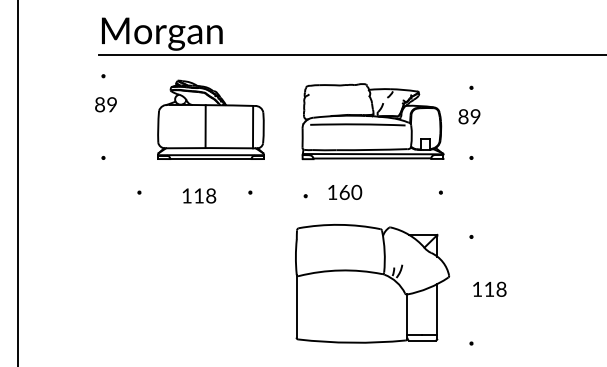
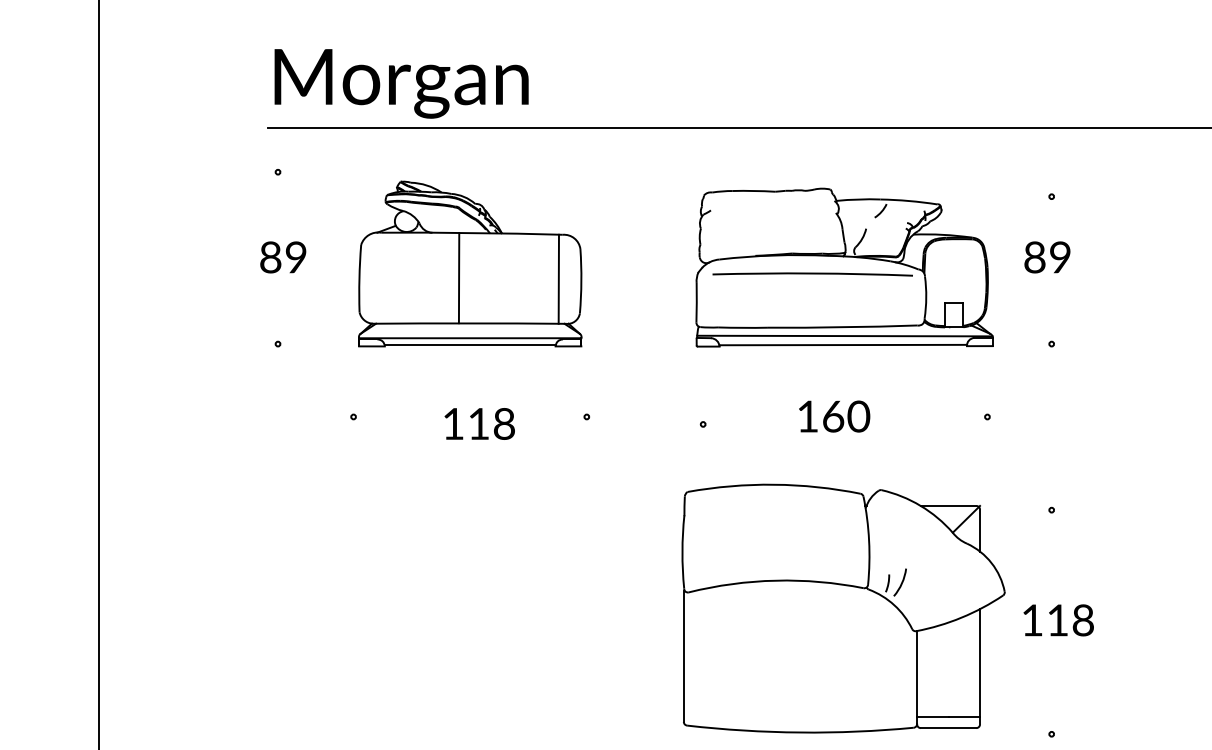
text: (105, 104) -> (282, 256), moved
part: (210, 119) -> (469, 263), moved
text: (345, 191) -> (835, 414), moved
text: (489, 288) -> (1057, 618), moved

